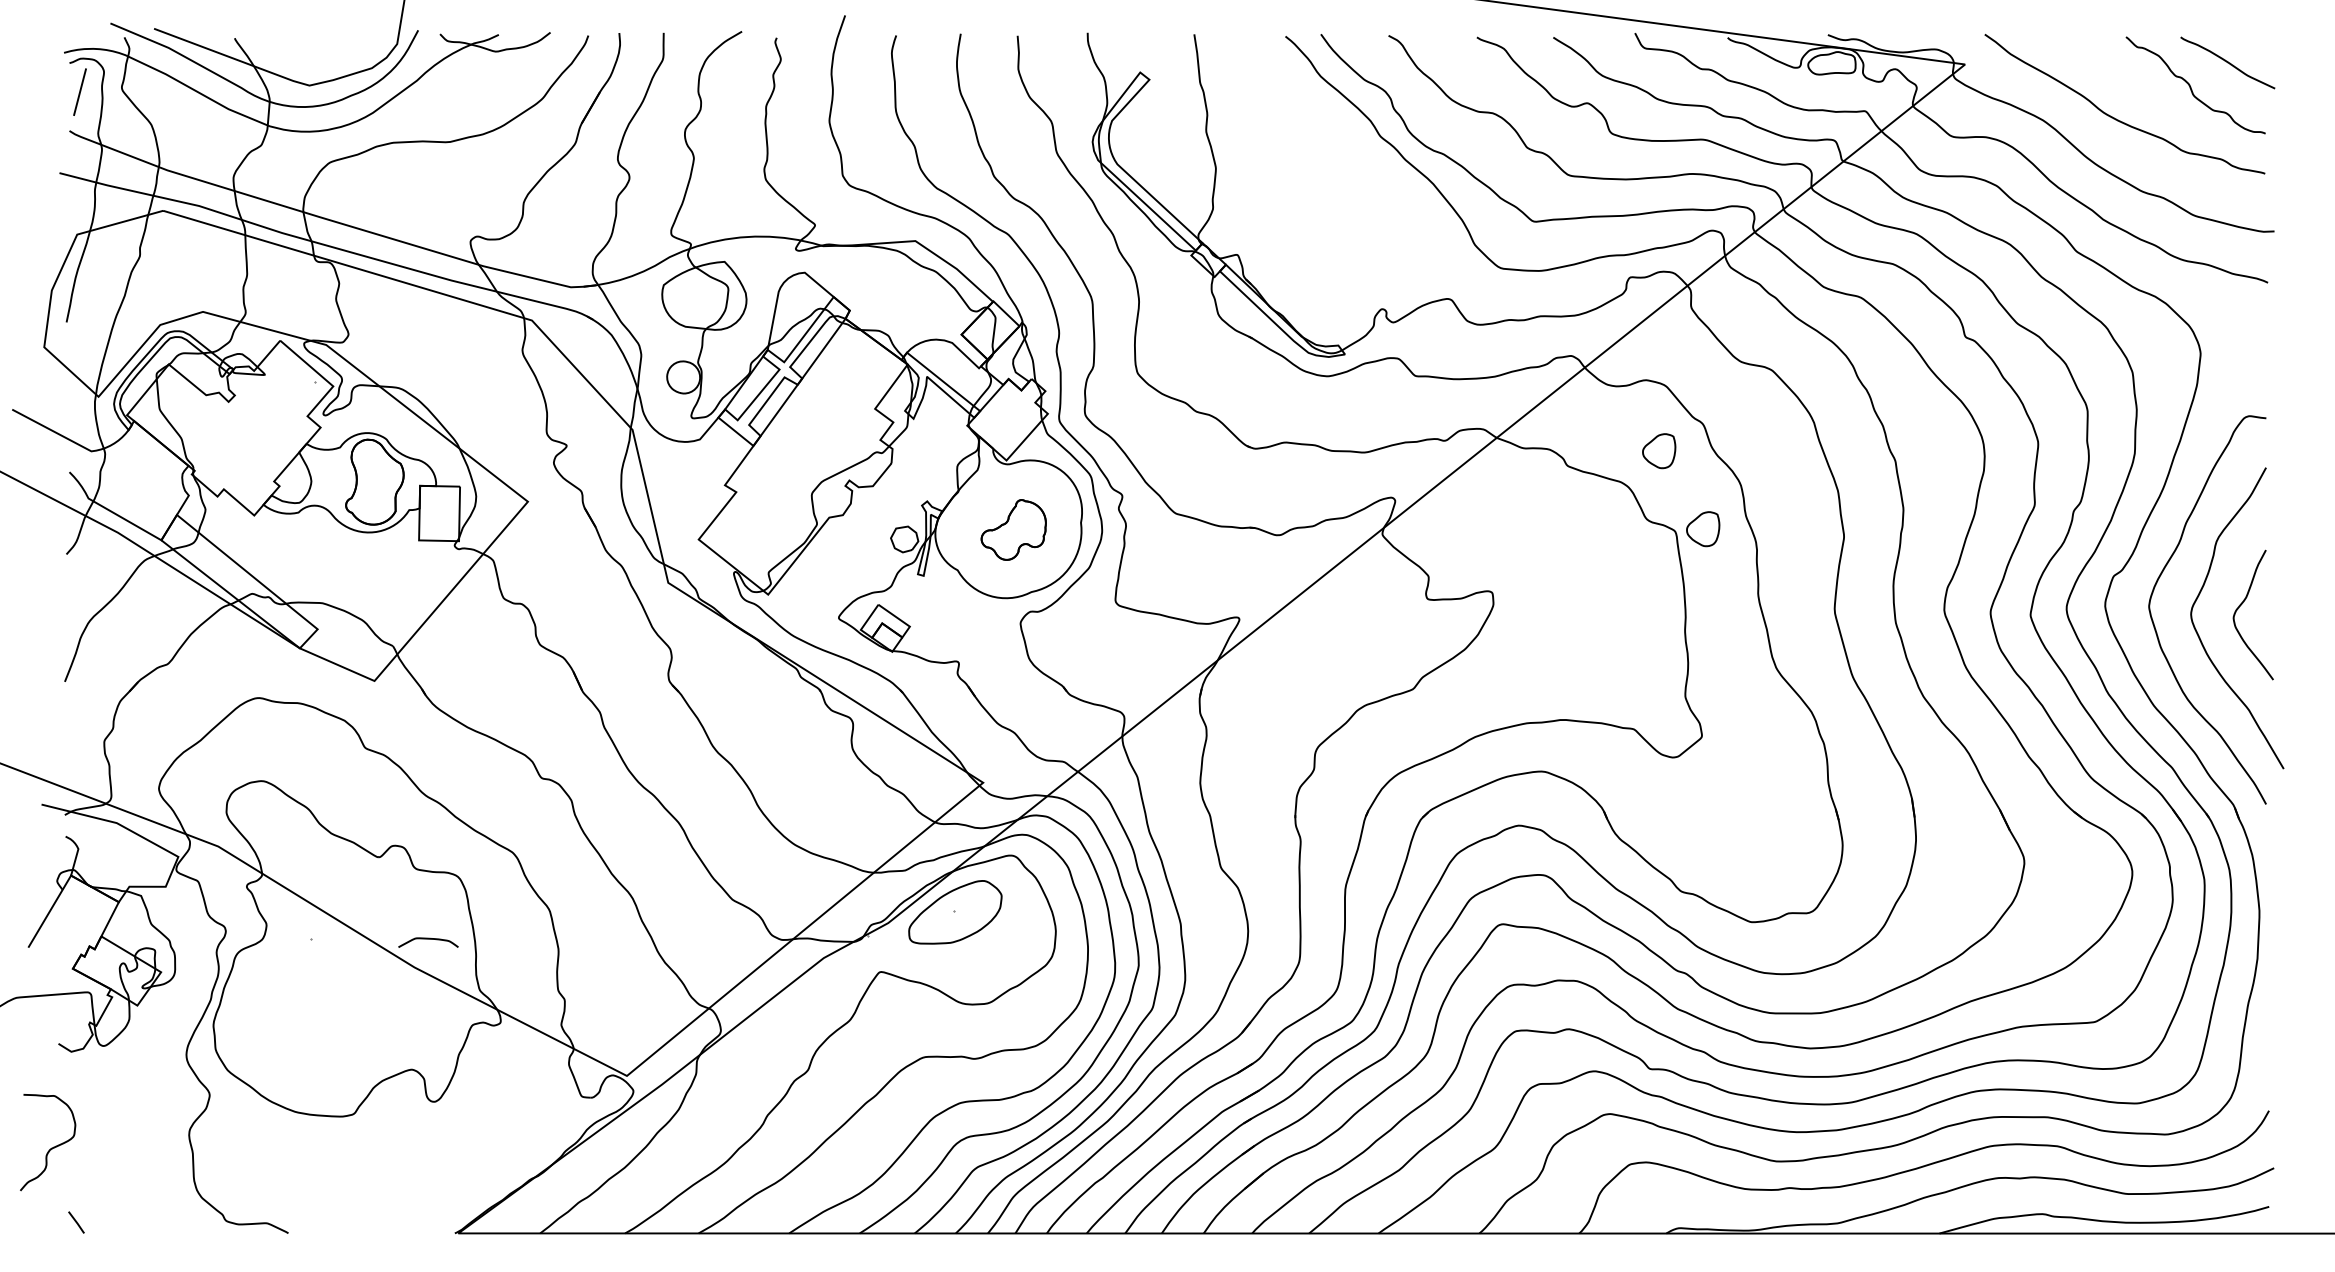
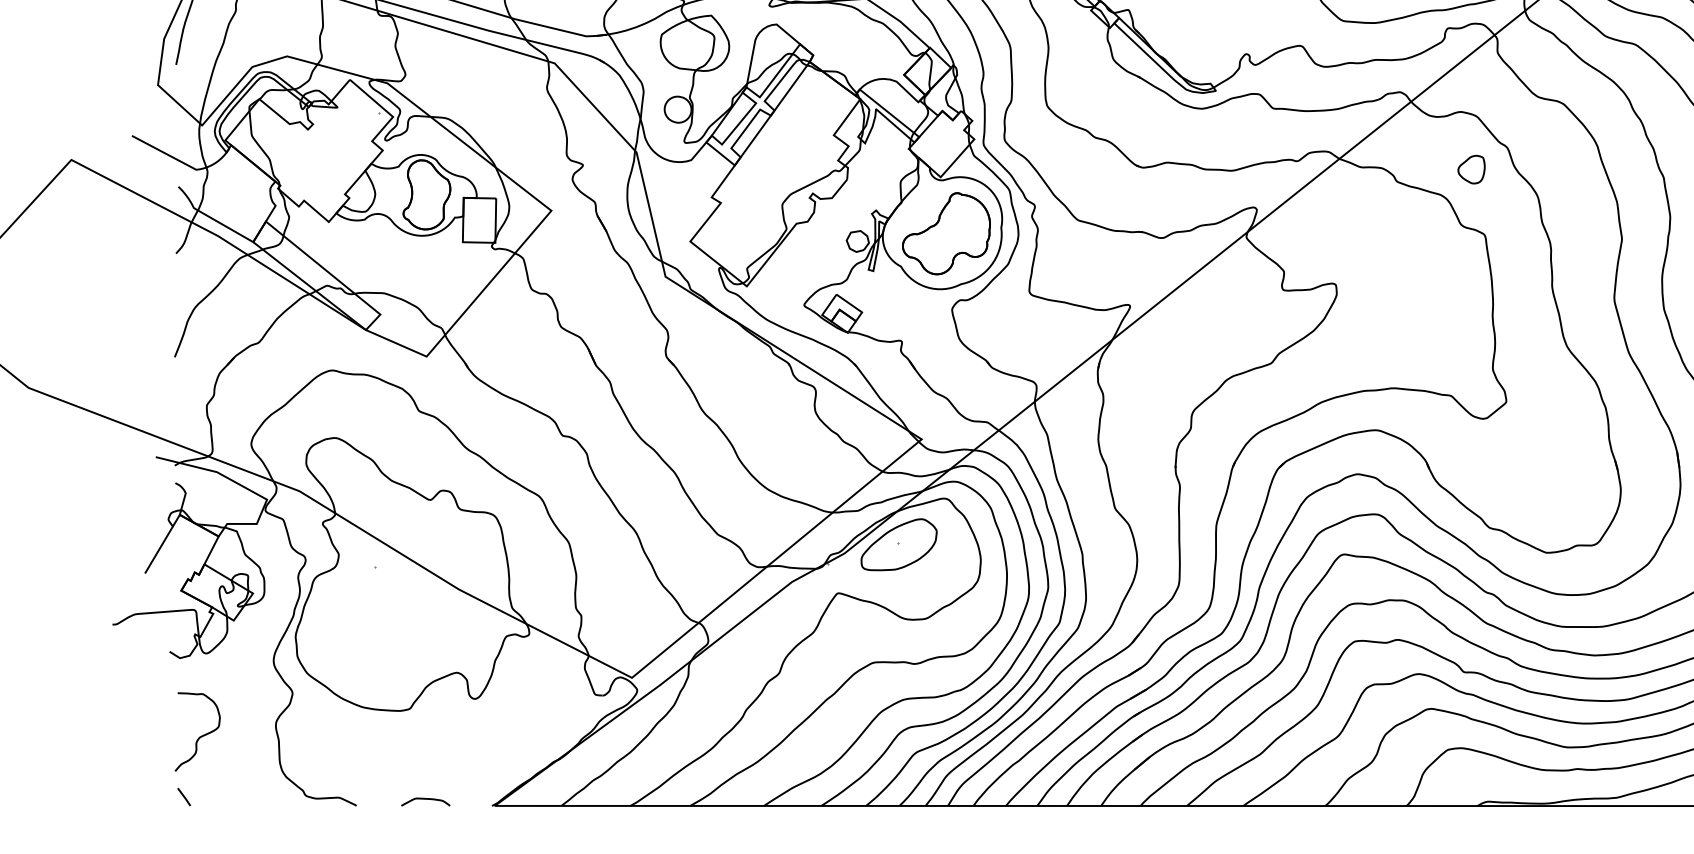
part: (1013, 529) -> (946, 233), size x1.67
part: (1703, 529) -> (1507, 233), removed
curve: (428, 939) -> (425, 799), moved
curve: (51, 1147) -> (200, 736), moved

